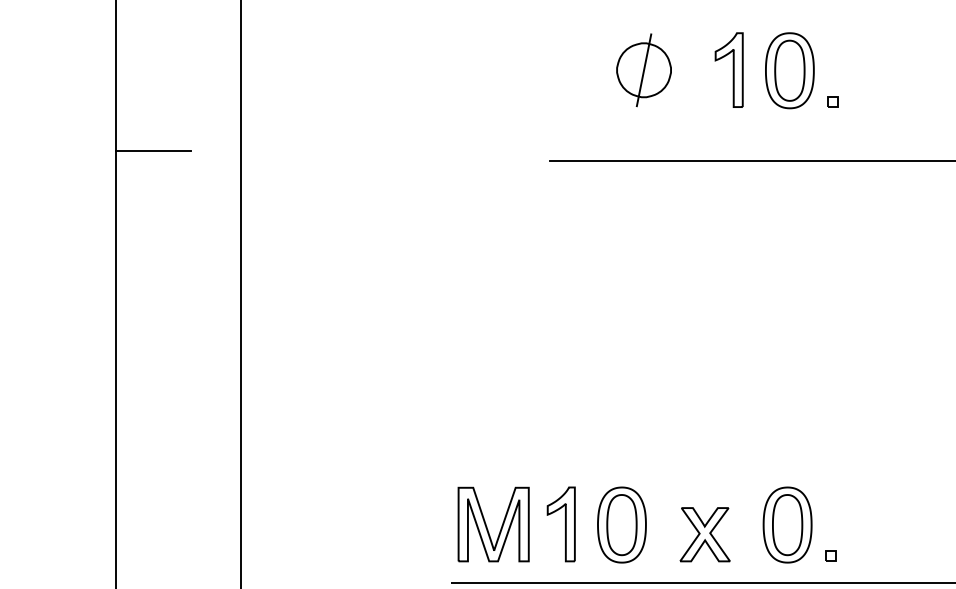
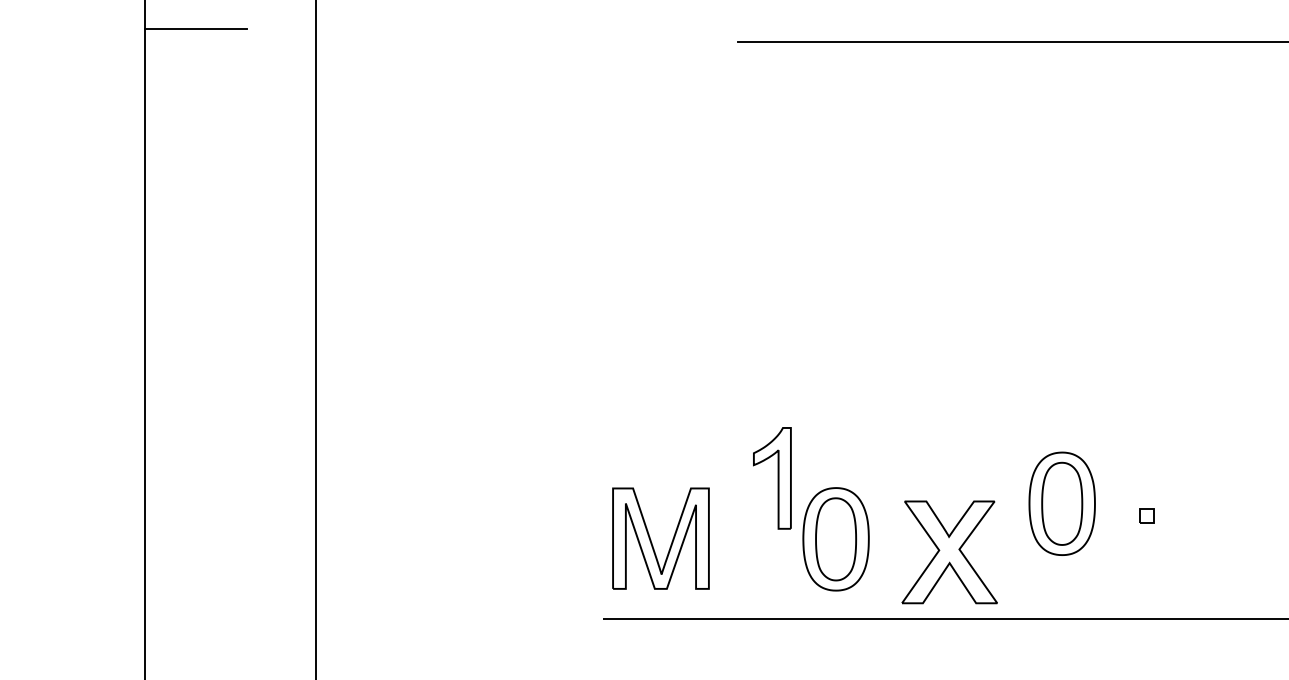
part: (560, 524) -> (771, 478), moved
part: (787, 524) -> (1062, 503), moved
part: (704, 534) -> (948, 552), size x1.4
part: (830, 555) -> (1146, 515), moved

